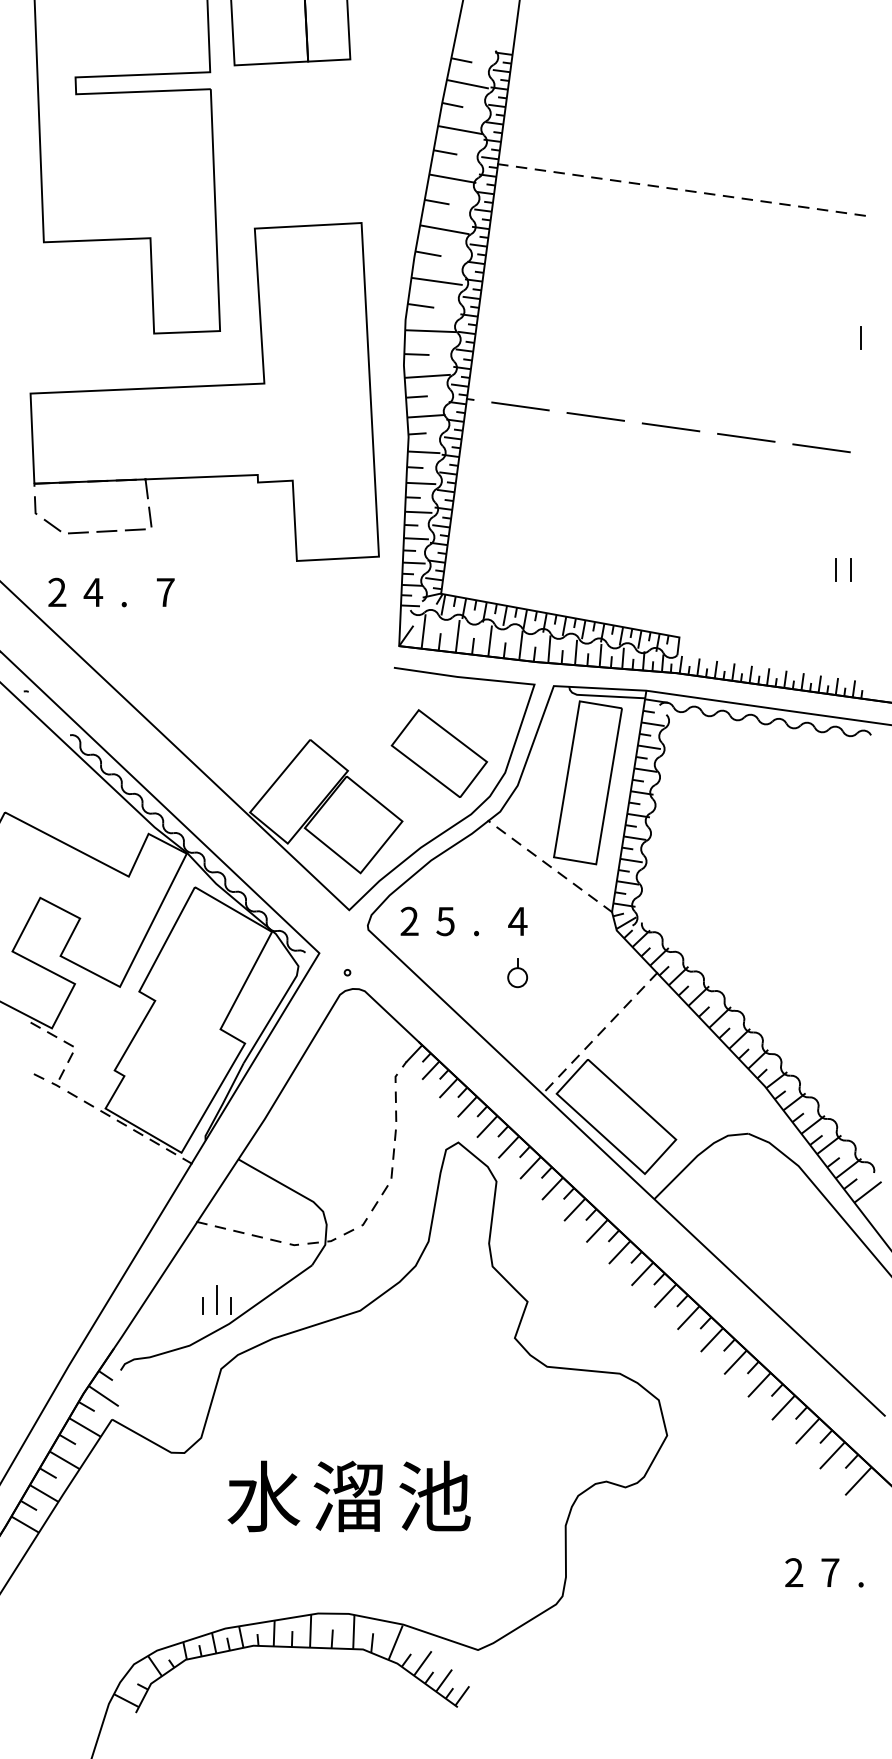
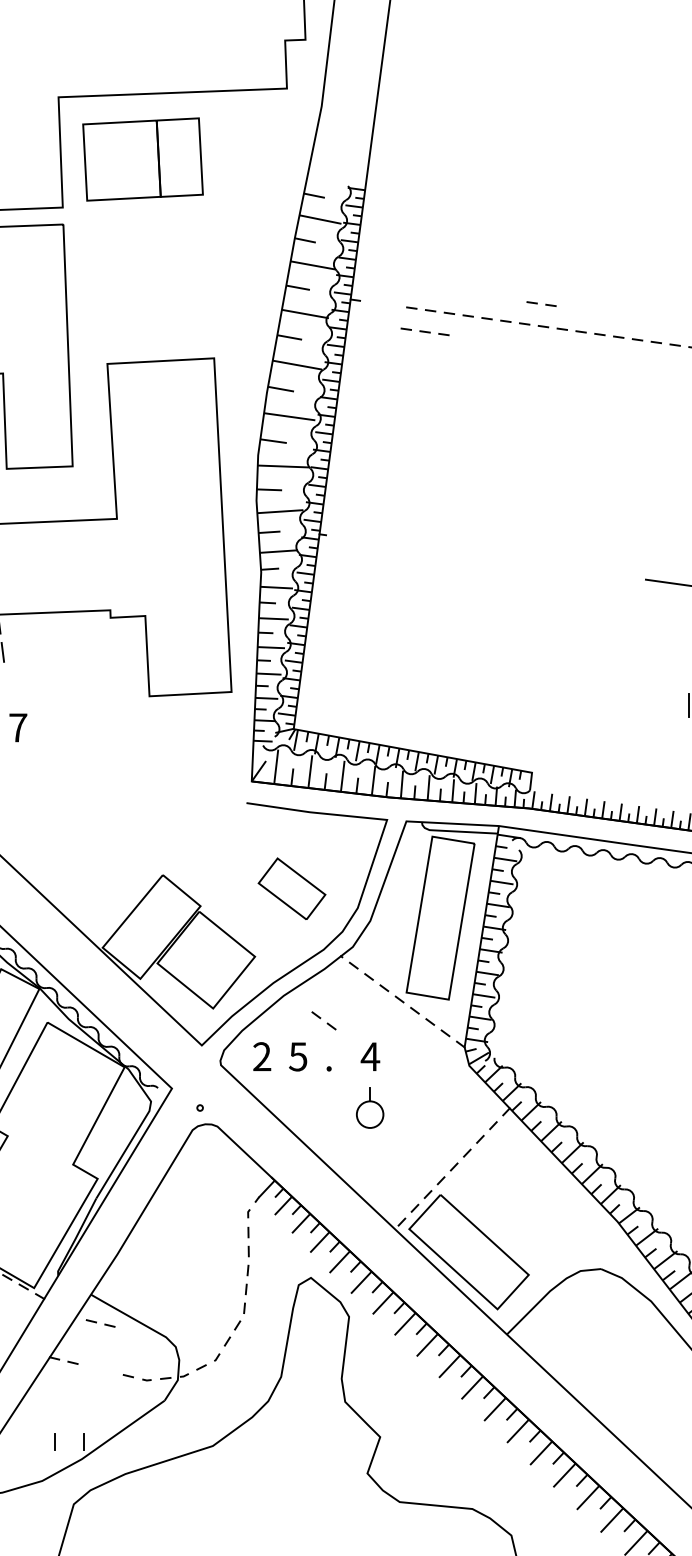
part: (530, 168) -> (541, 303), moved
part: (572, 196) -> (425, 331), added
line: (520, 406) -> (373, 541), removed
line: (595, 416) -> (448, 551), removed
line: (670, 427) -> (523, 562), removed
line: (746, 437) -> (599, 572), removed
part: (439, 753) -> (292, 888), size x0.7
part: (470, 885) -> (323, 1020), added
part: (517, 973) -> (370, 1108), size x1.4
part: (247, 1233) -> (100, 1322), moved
line: (217, 1299) -> (70, 1434), removed

